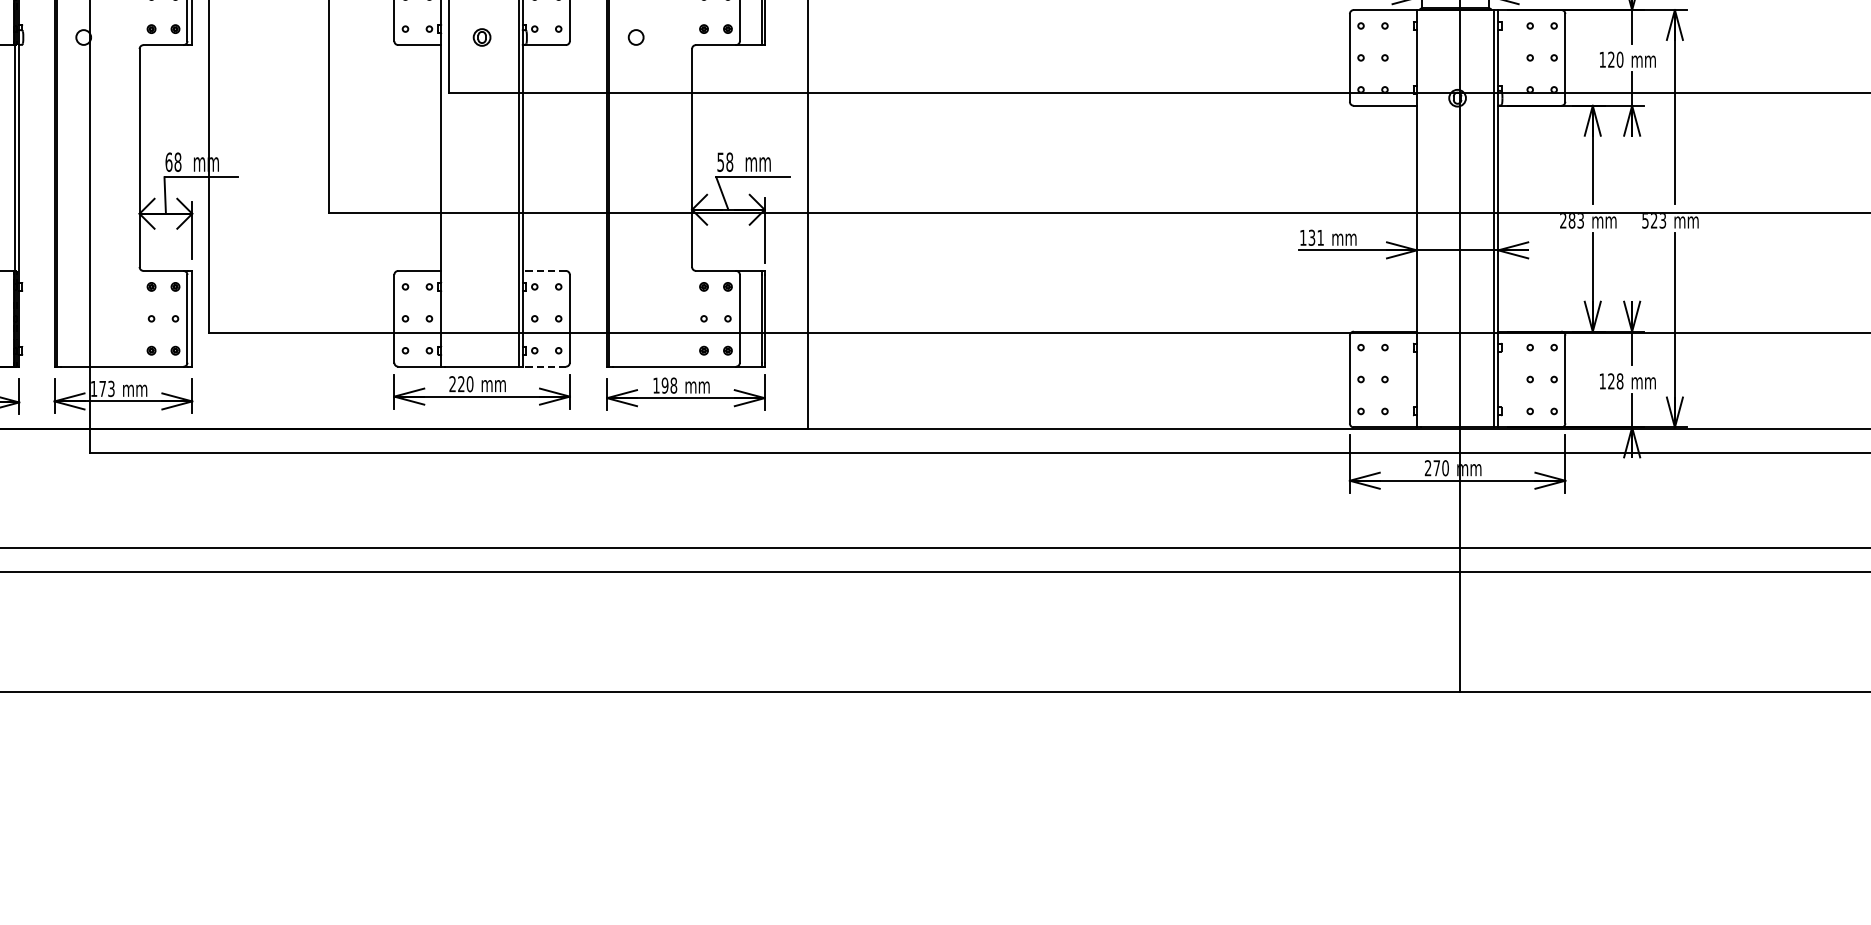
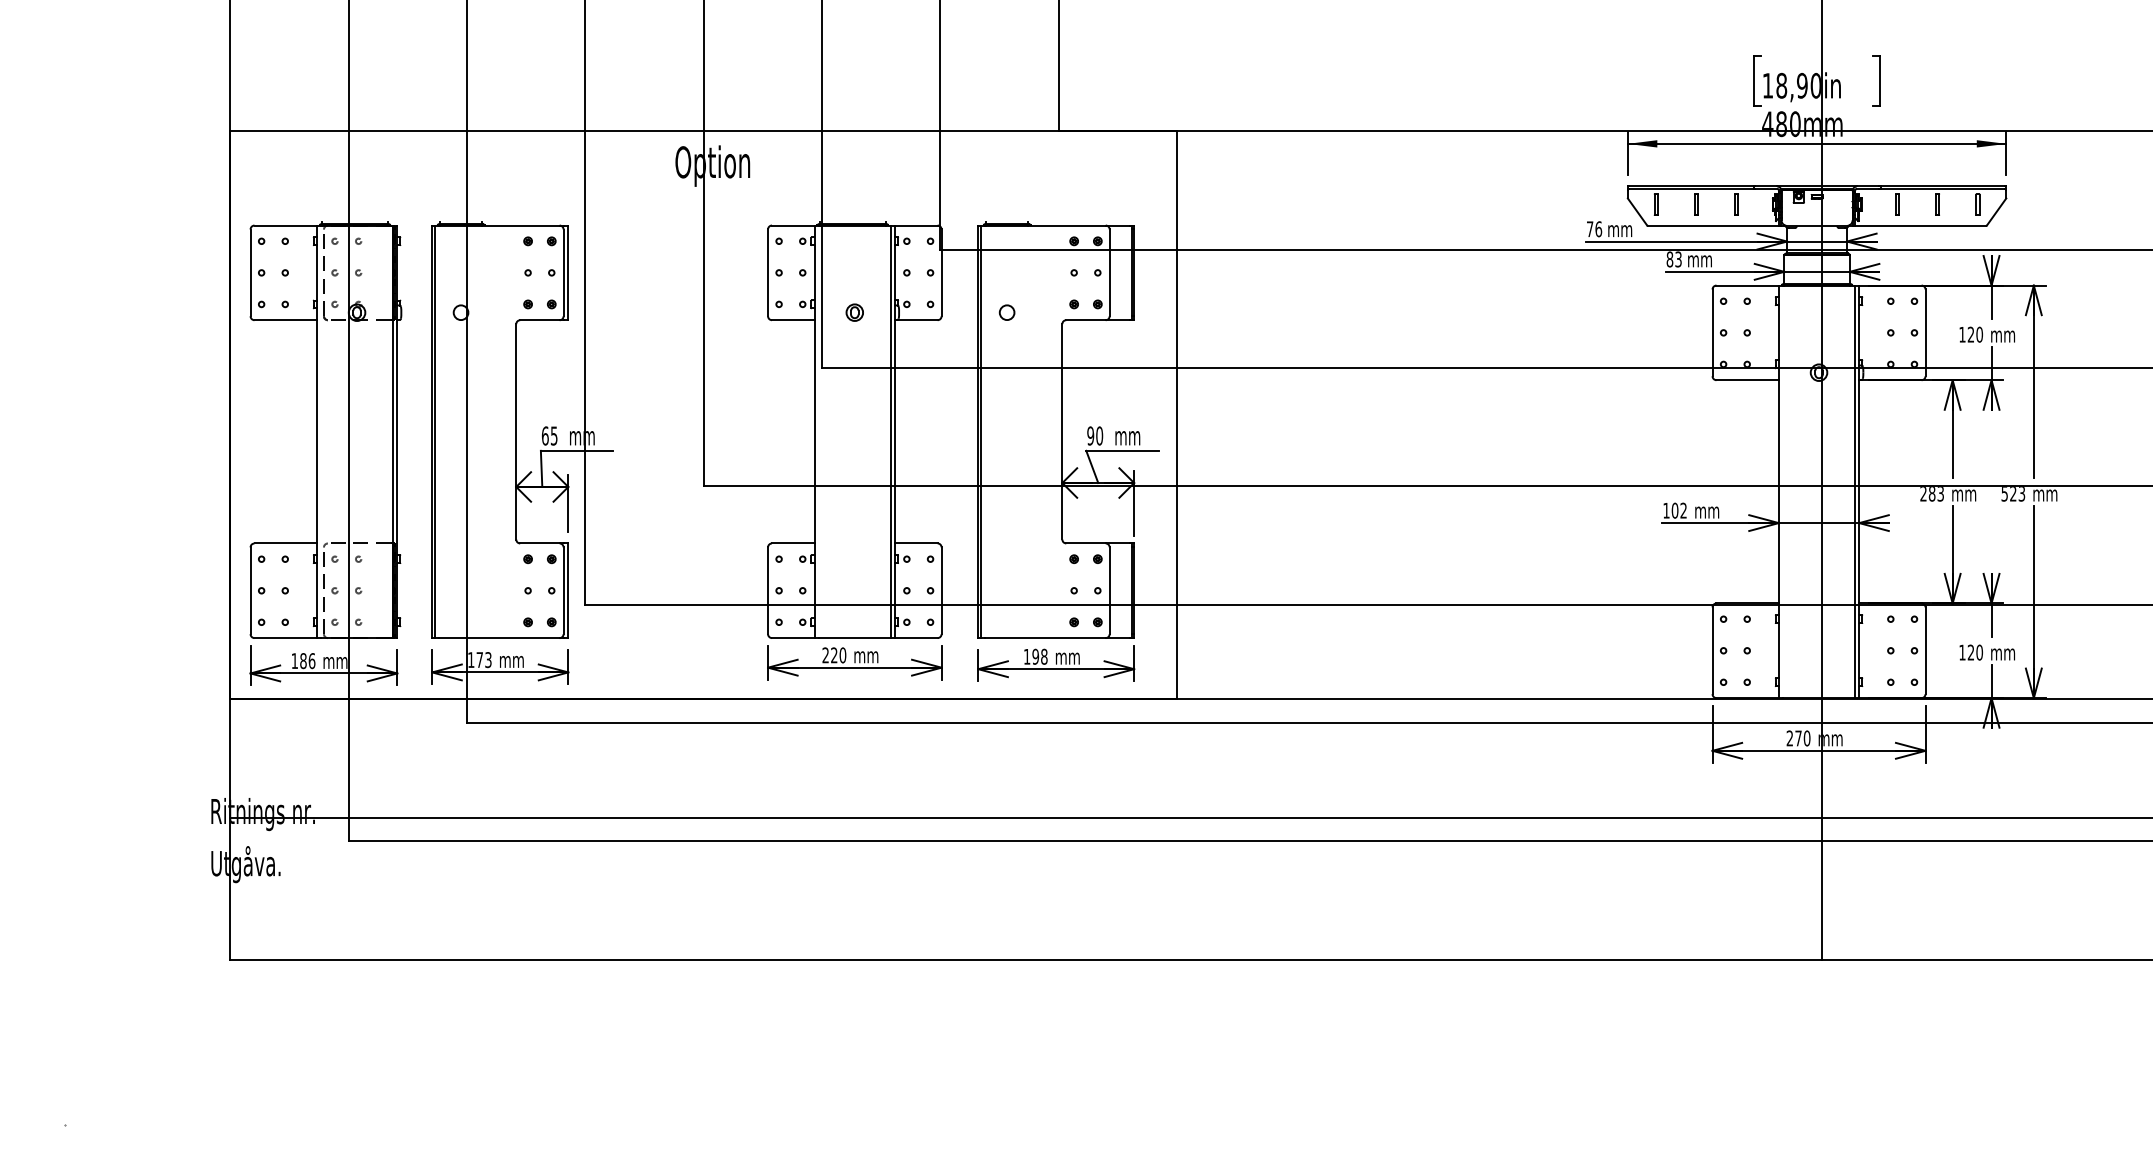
text: (177, 161) -> (553, 435), 68 -> 65
text: (725, 161) -> (1095, 435), 58 -> 90
text: (1315, 237) -> (1678, 510), 131 -> 102
line: (543, 270) -> (915, 543), dashed -> solid
line: (543, 367) -> (915, 638), dashed -> solid
text: (1619, 381) -> (1979, 652), 128 -> 120

